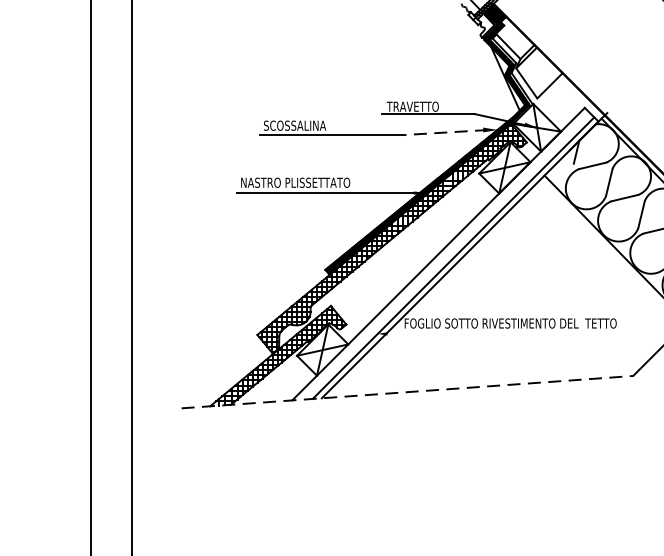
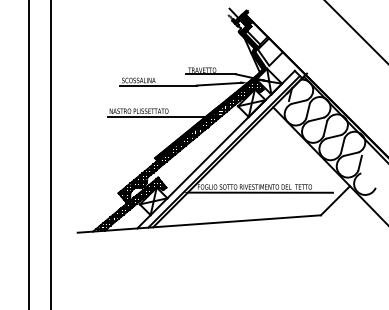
line: (444, 133) -> (219, 84), dashed -> solid
line: (520, 333) -> (260, 192), added
line: (407, 393) -> (199, 224), dashed -> solid

